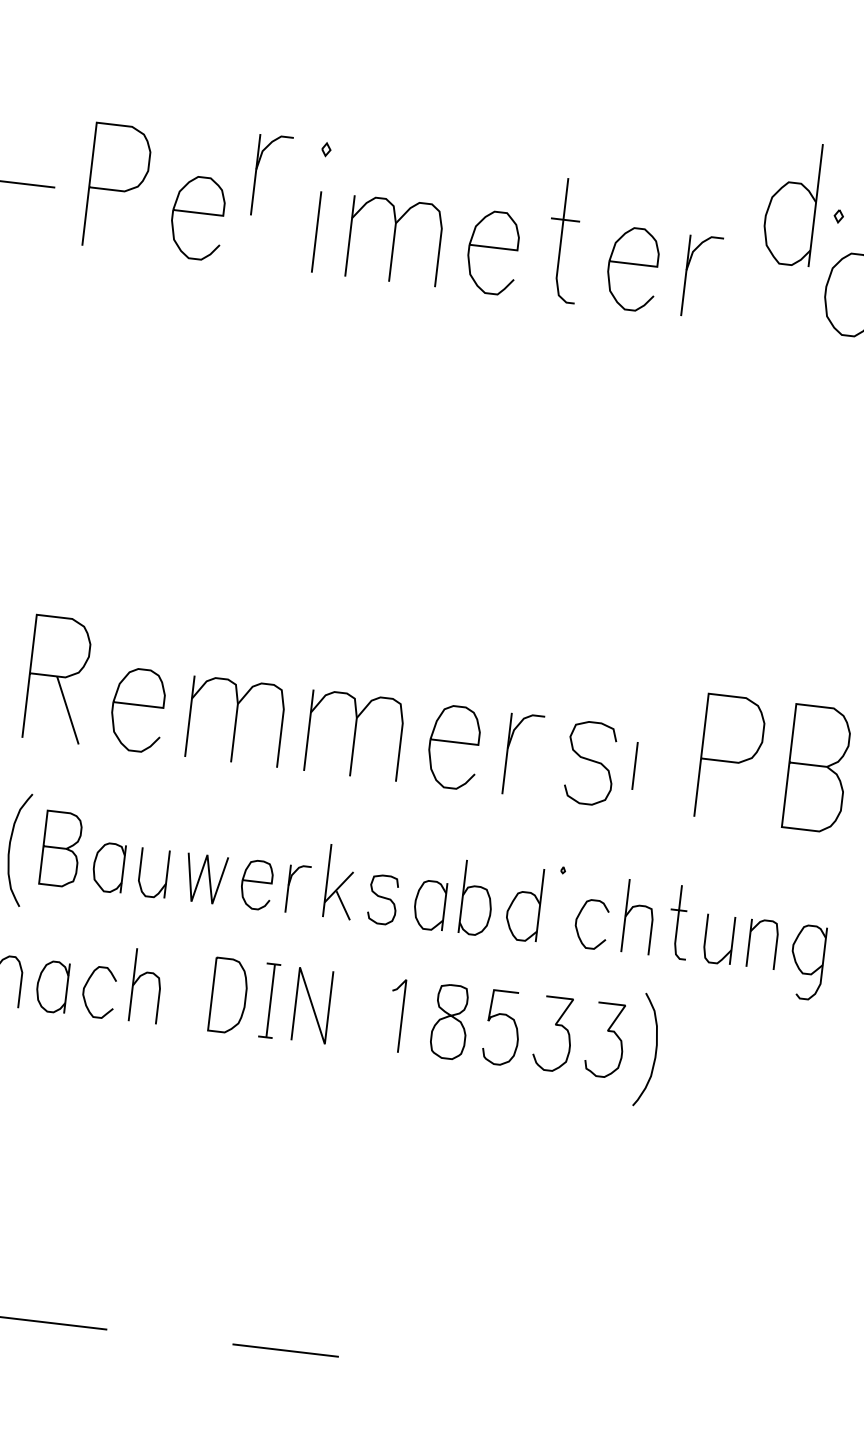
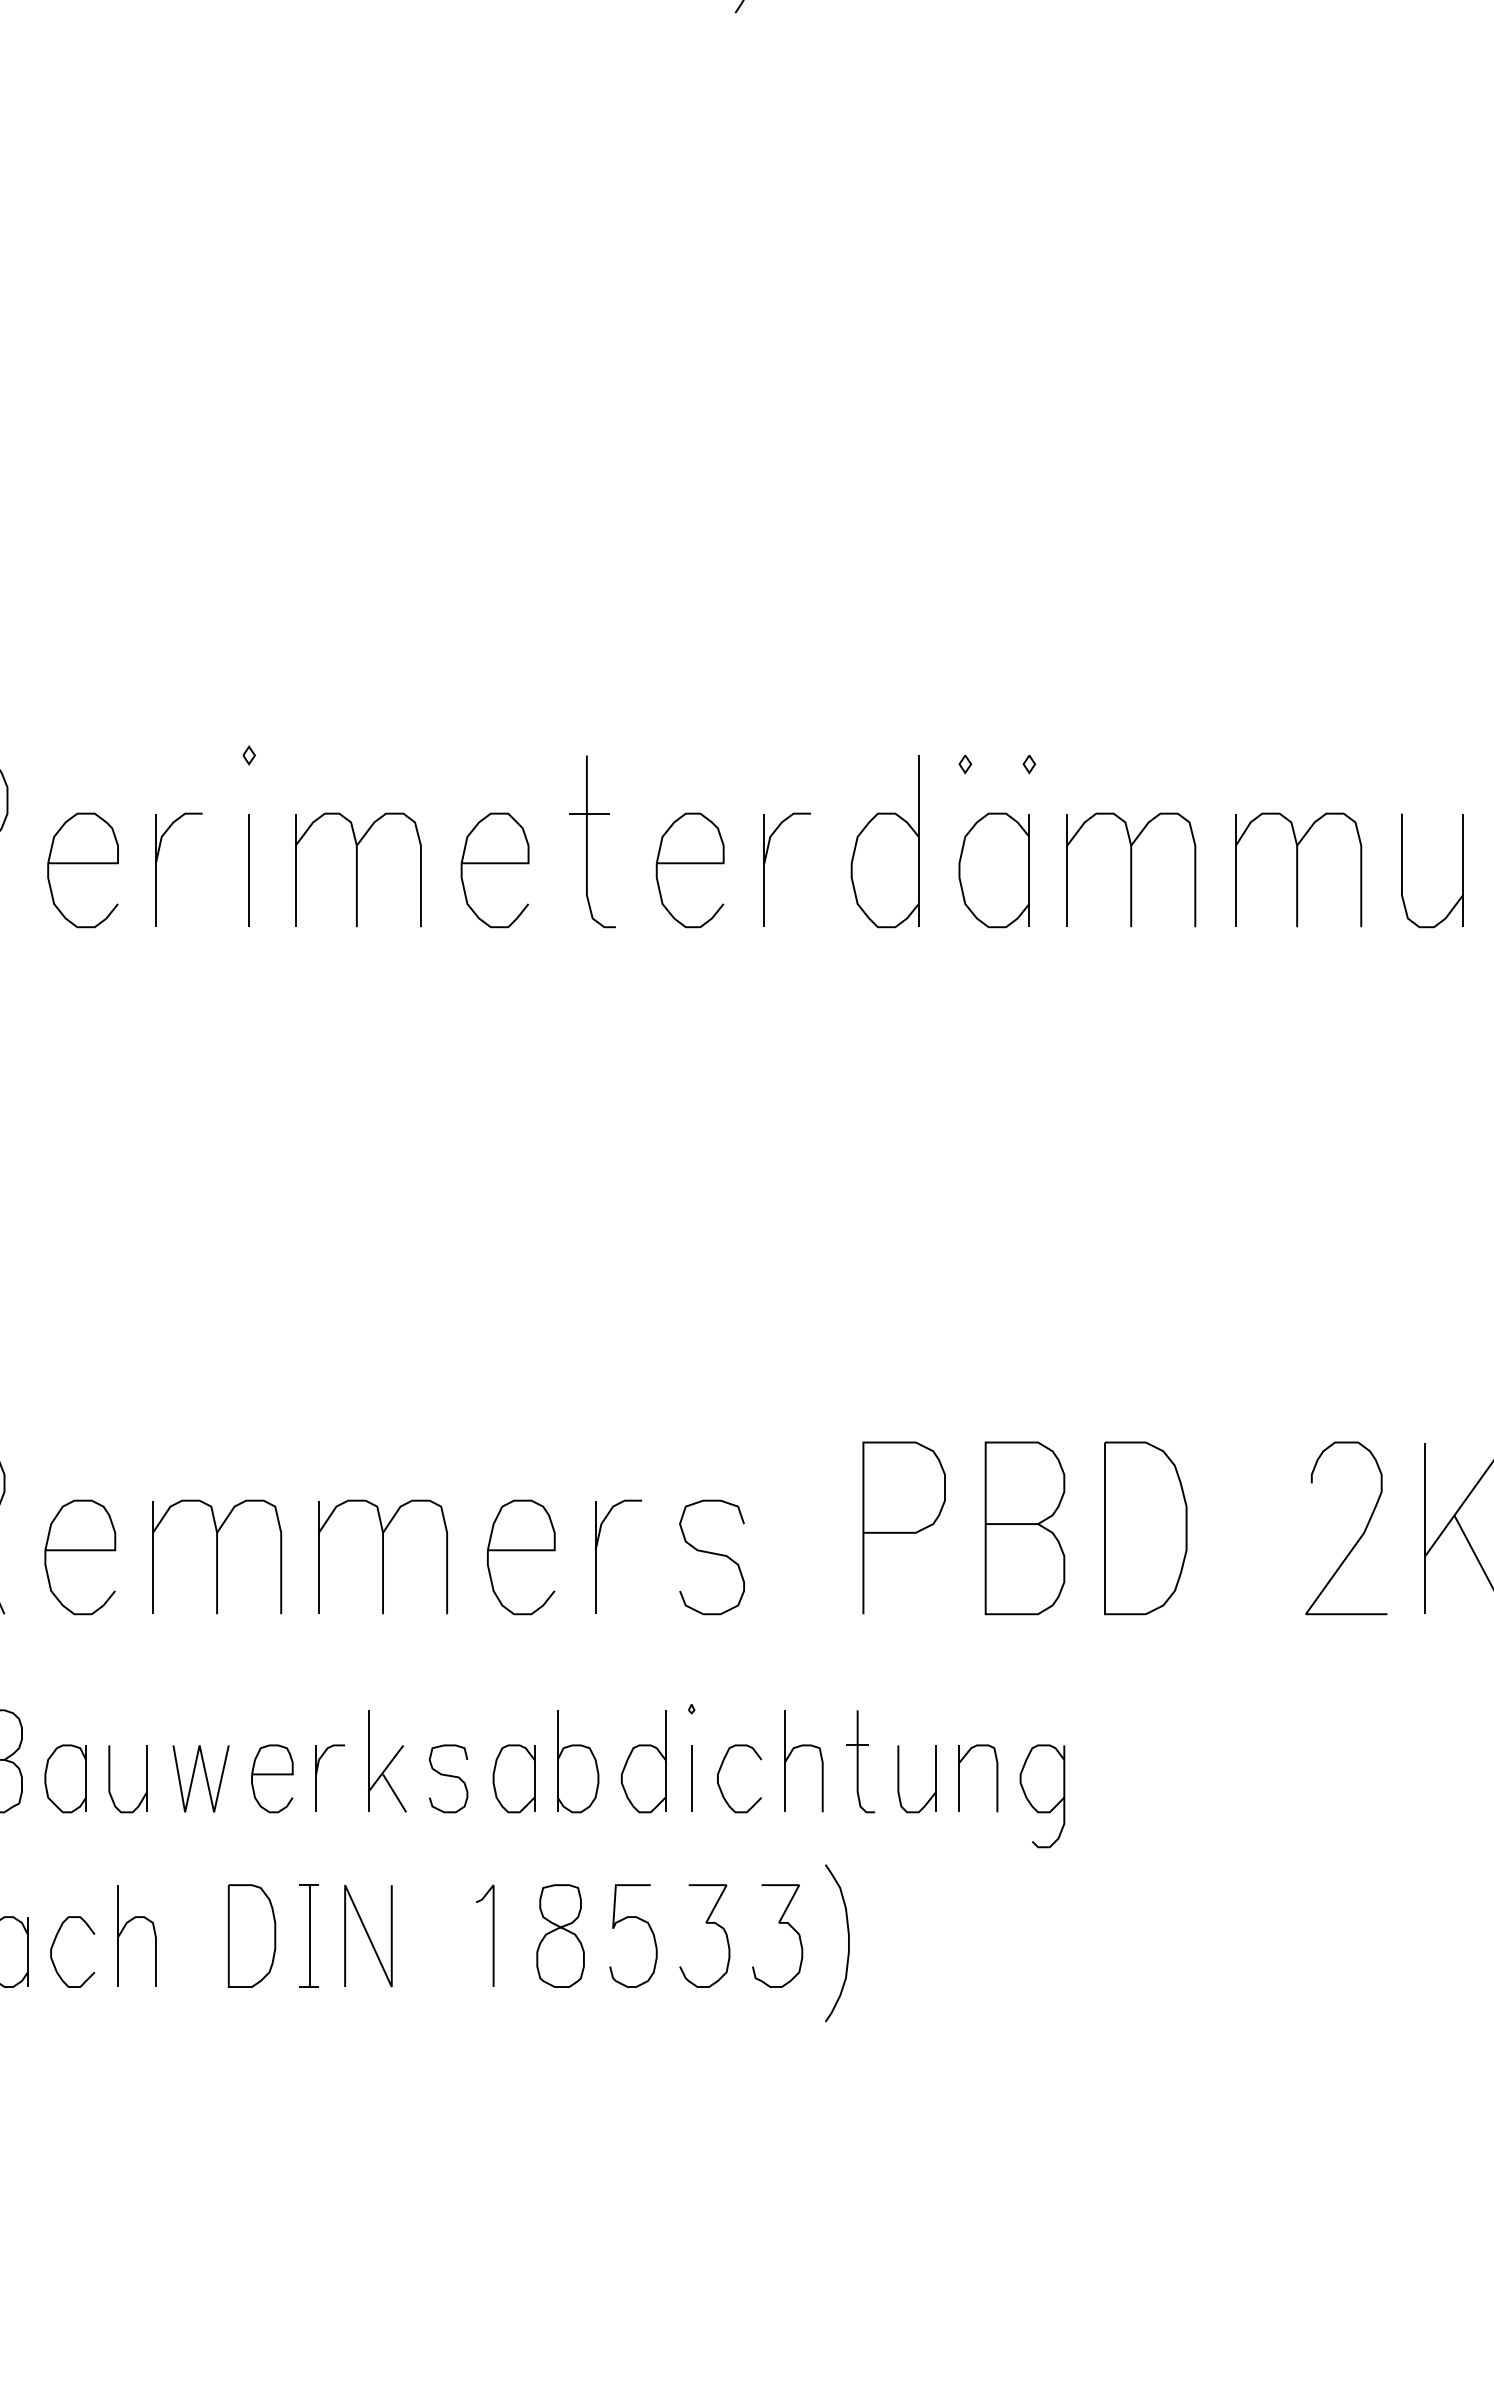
part: (256, 174) -> (156, 869), moved
part: (791, 202) -> (884, 841), moved
line: (634, 765) -> (691, 1778), moved

